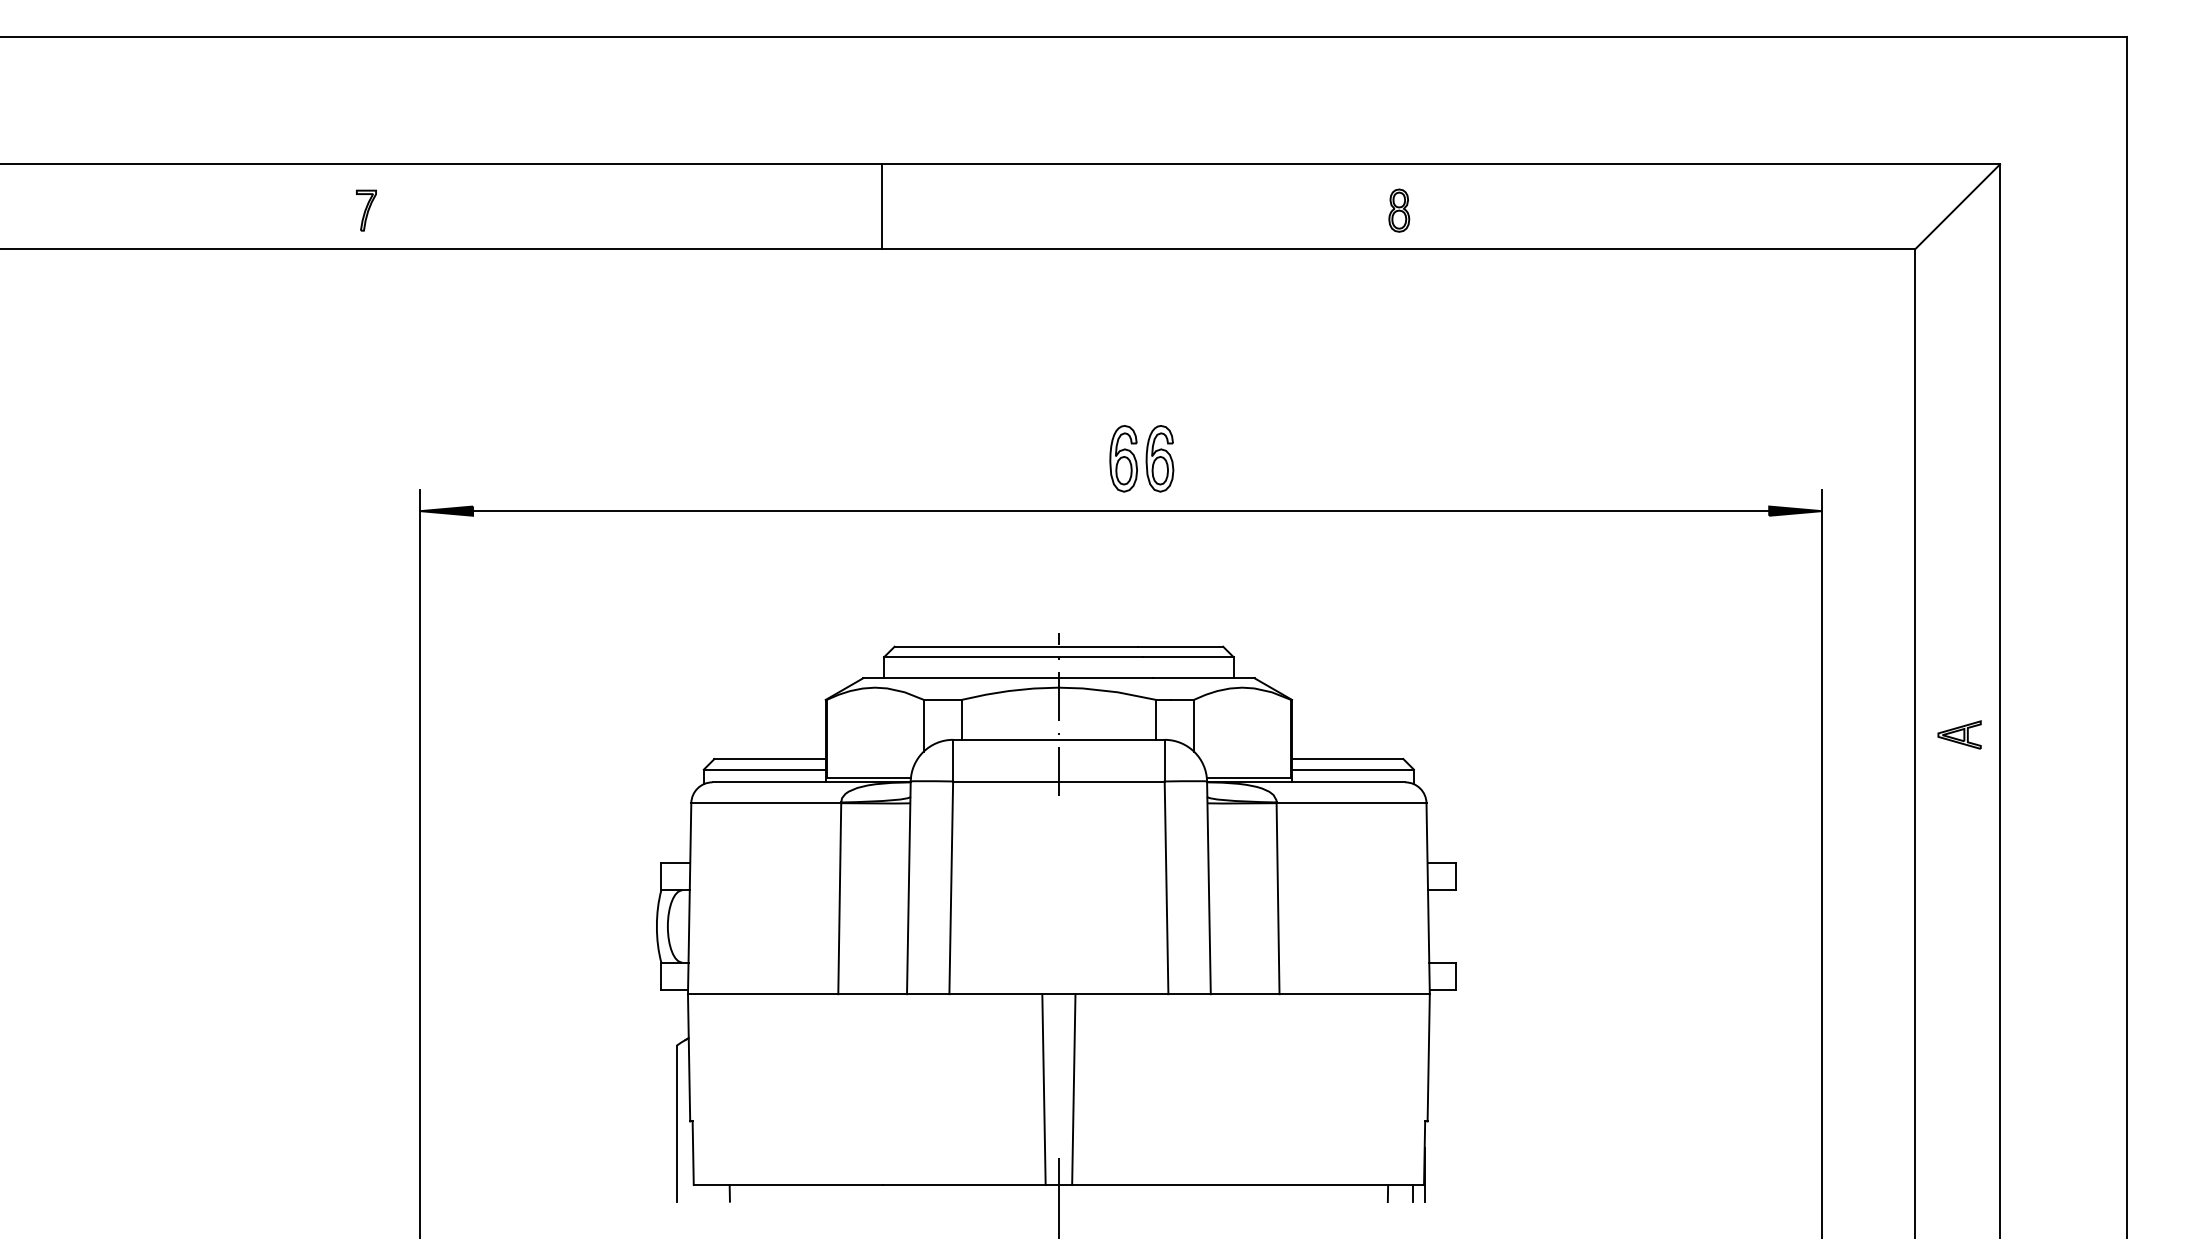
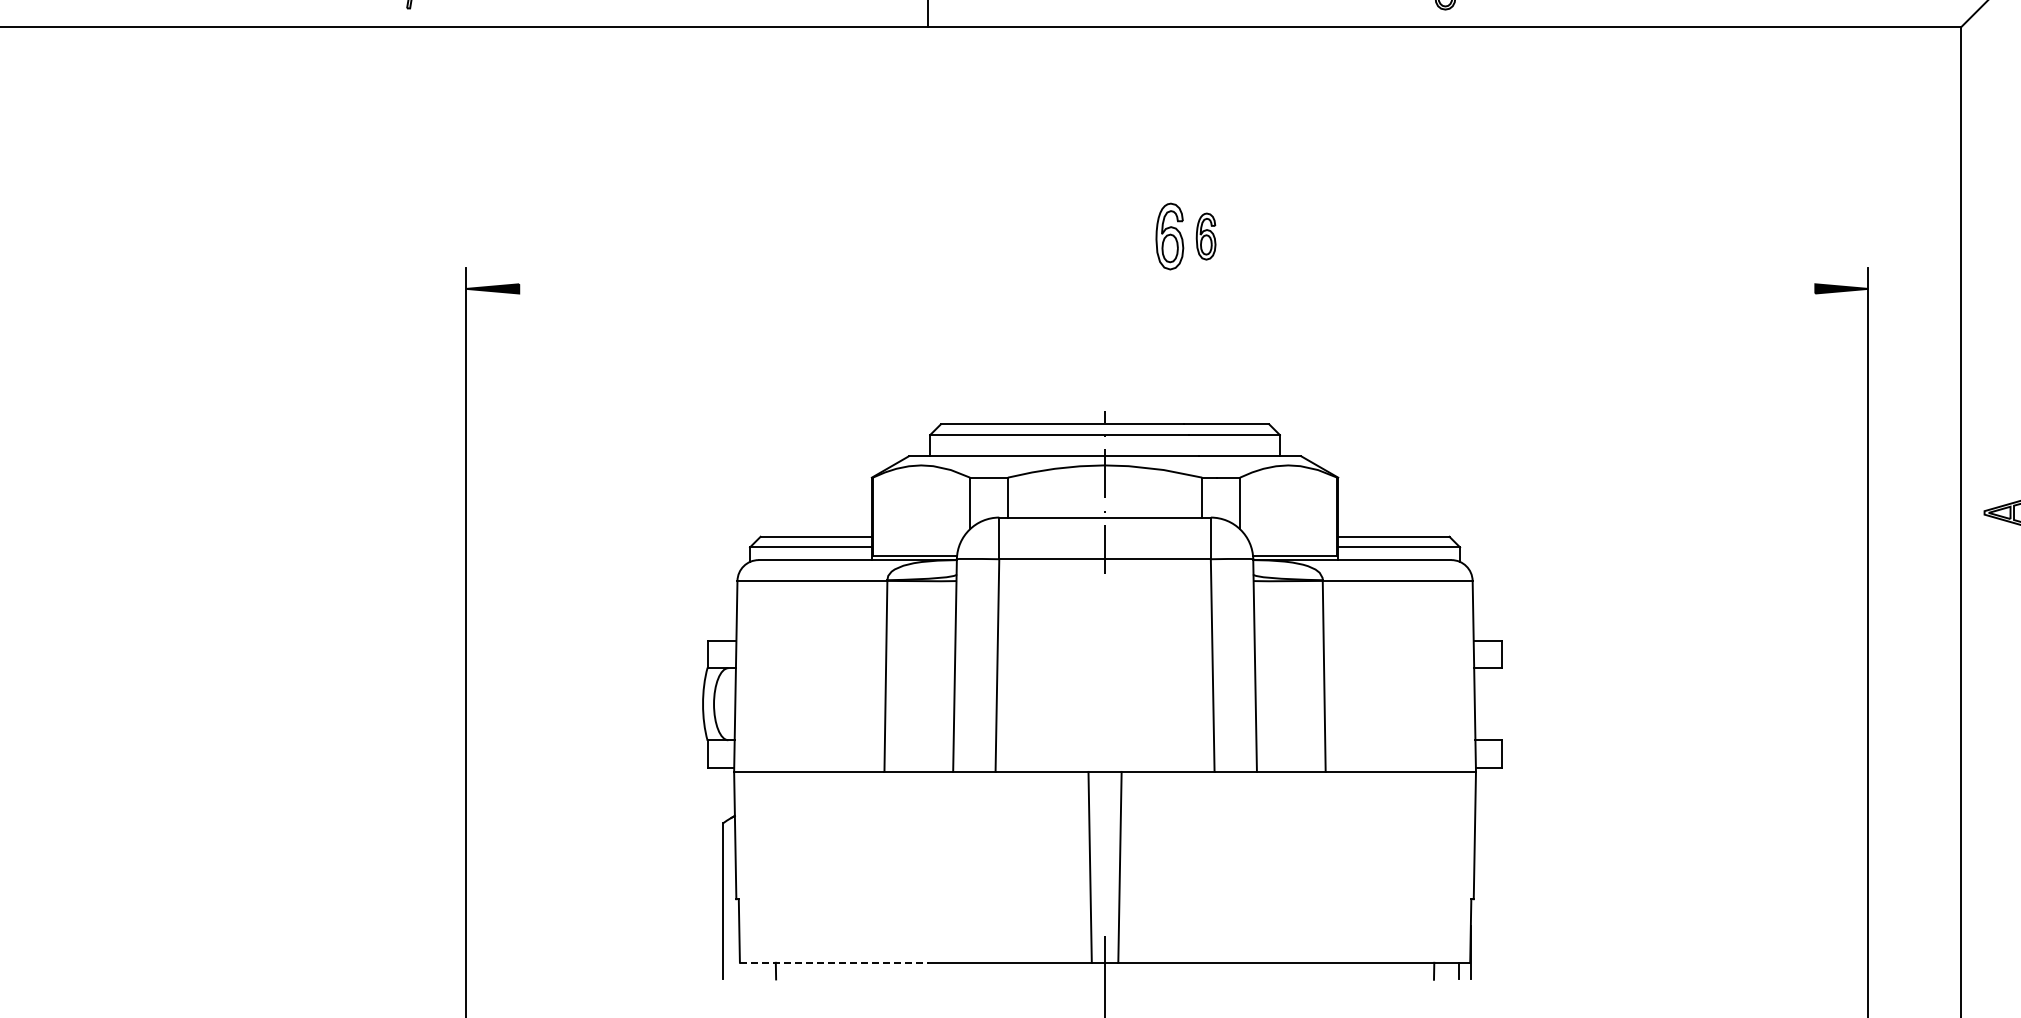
part: (1159, 458) -> (1205, 236), size x0.7
line: (1121, 511) -> (1167, 289), removed
line: (788, 1185) -> (834, 963), solid -> dashed

